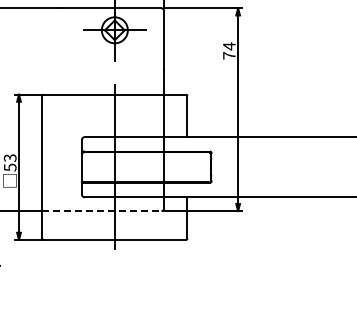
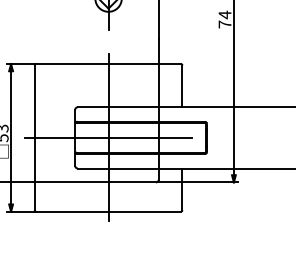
line: (114, 167) -> (108, 138), added
line: (101, 211) -> (94, 182), dashed -> solid

